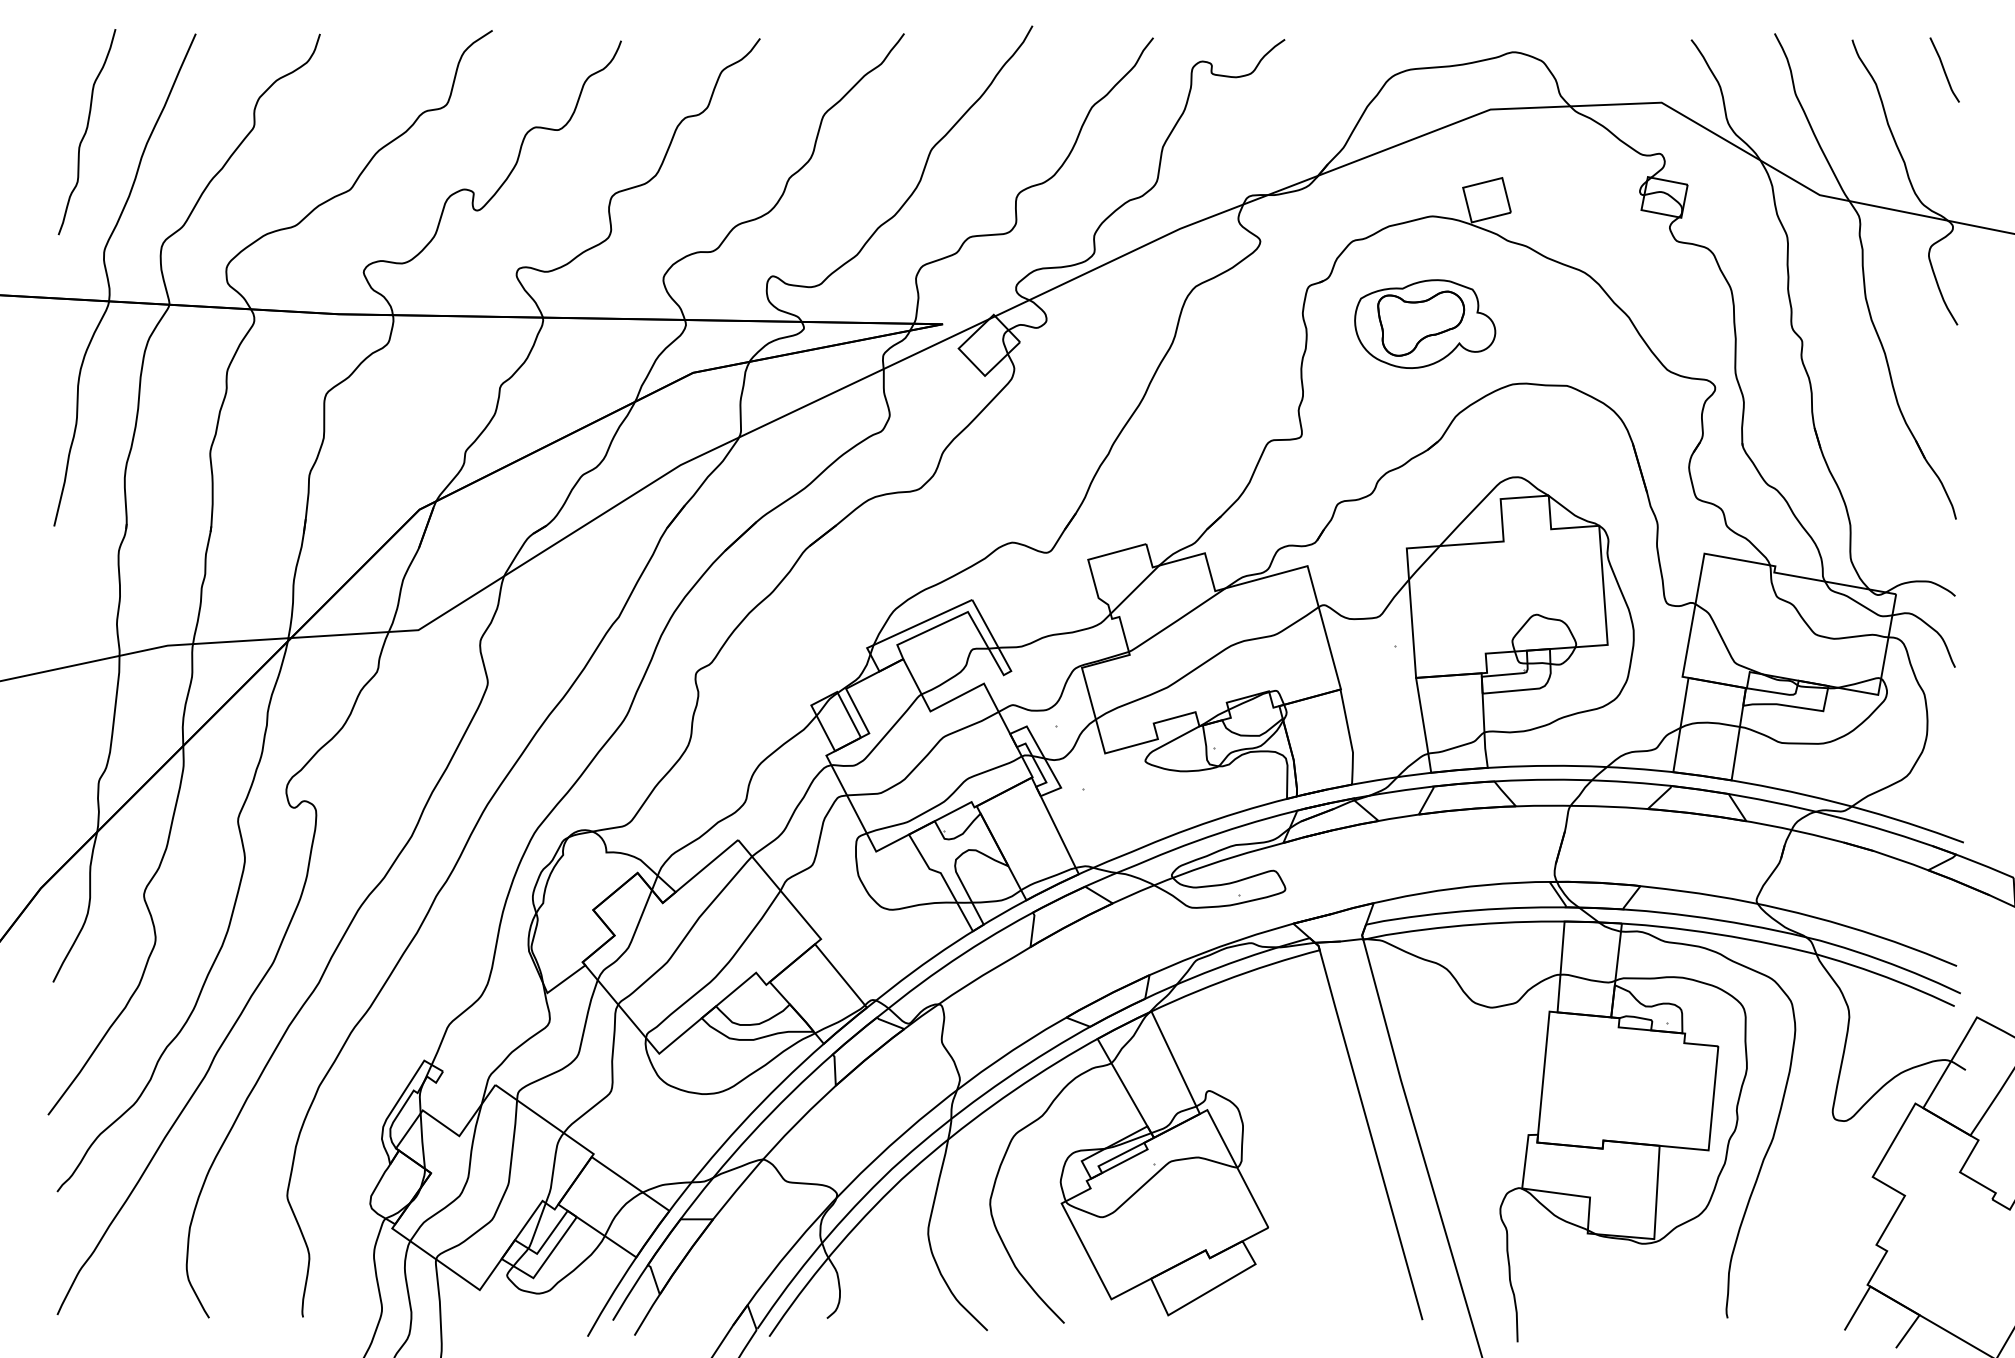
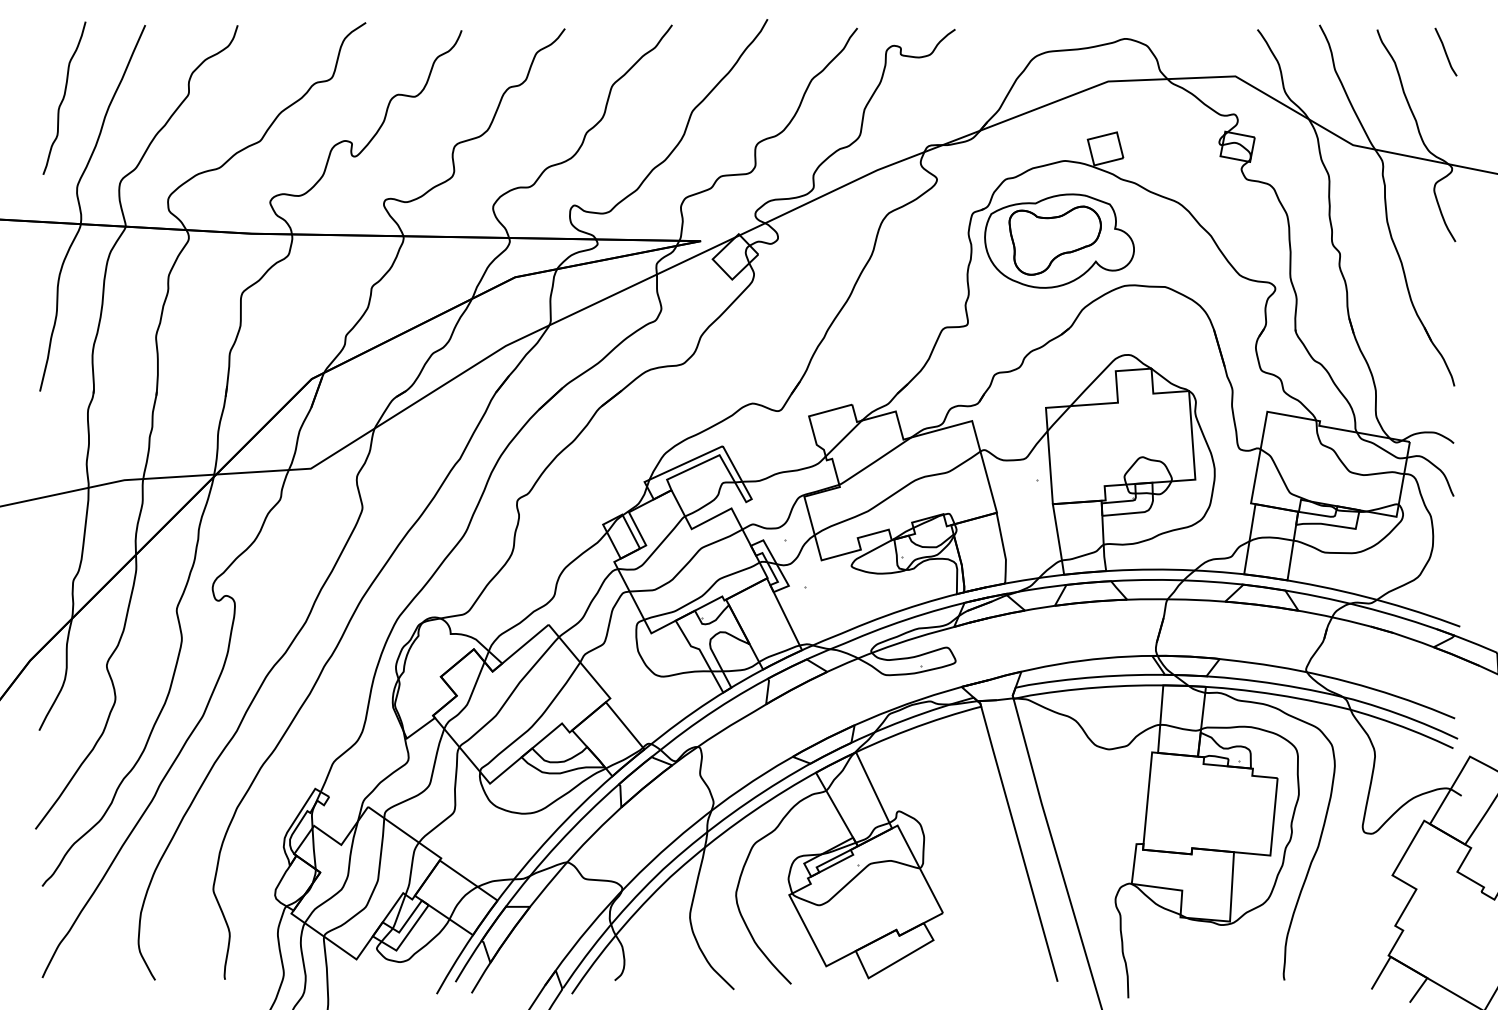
part: (1425, 323) -> (1059, 240), size x1.43

